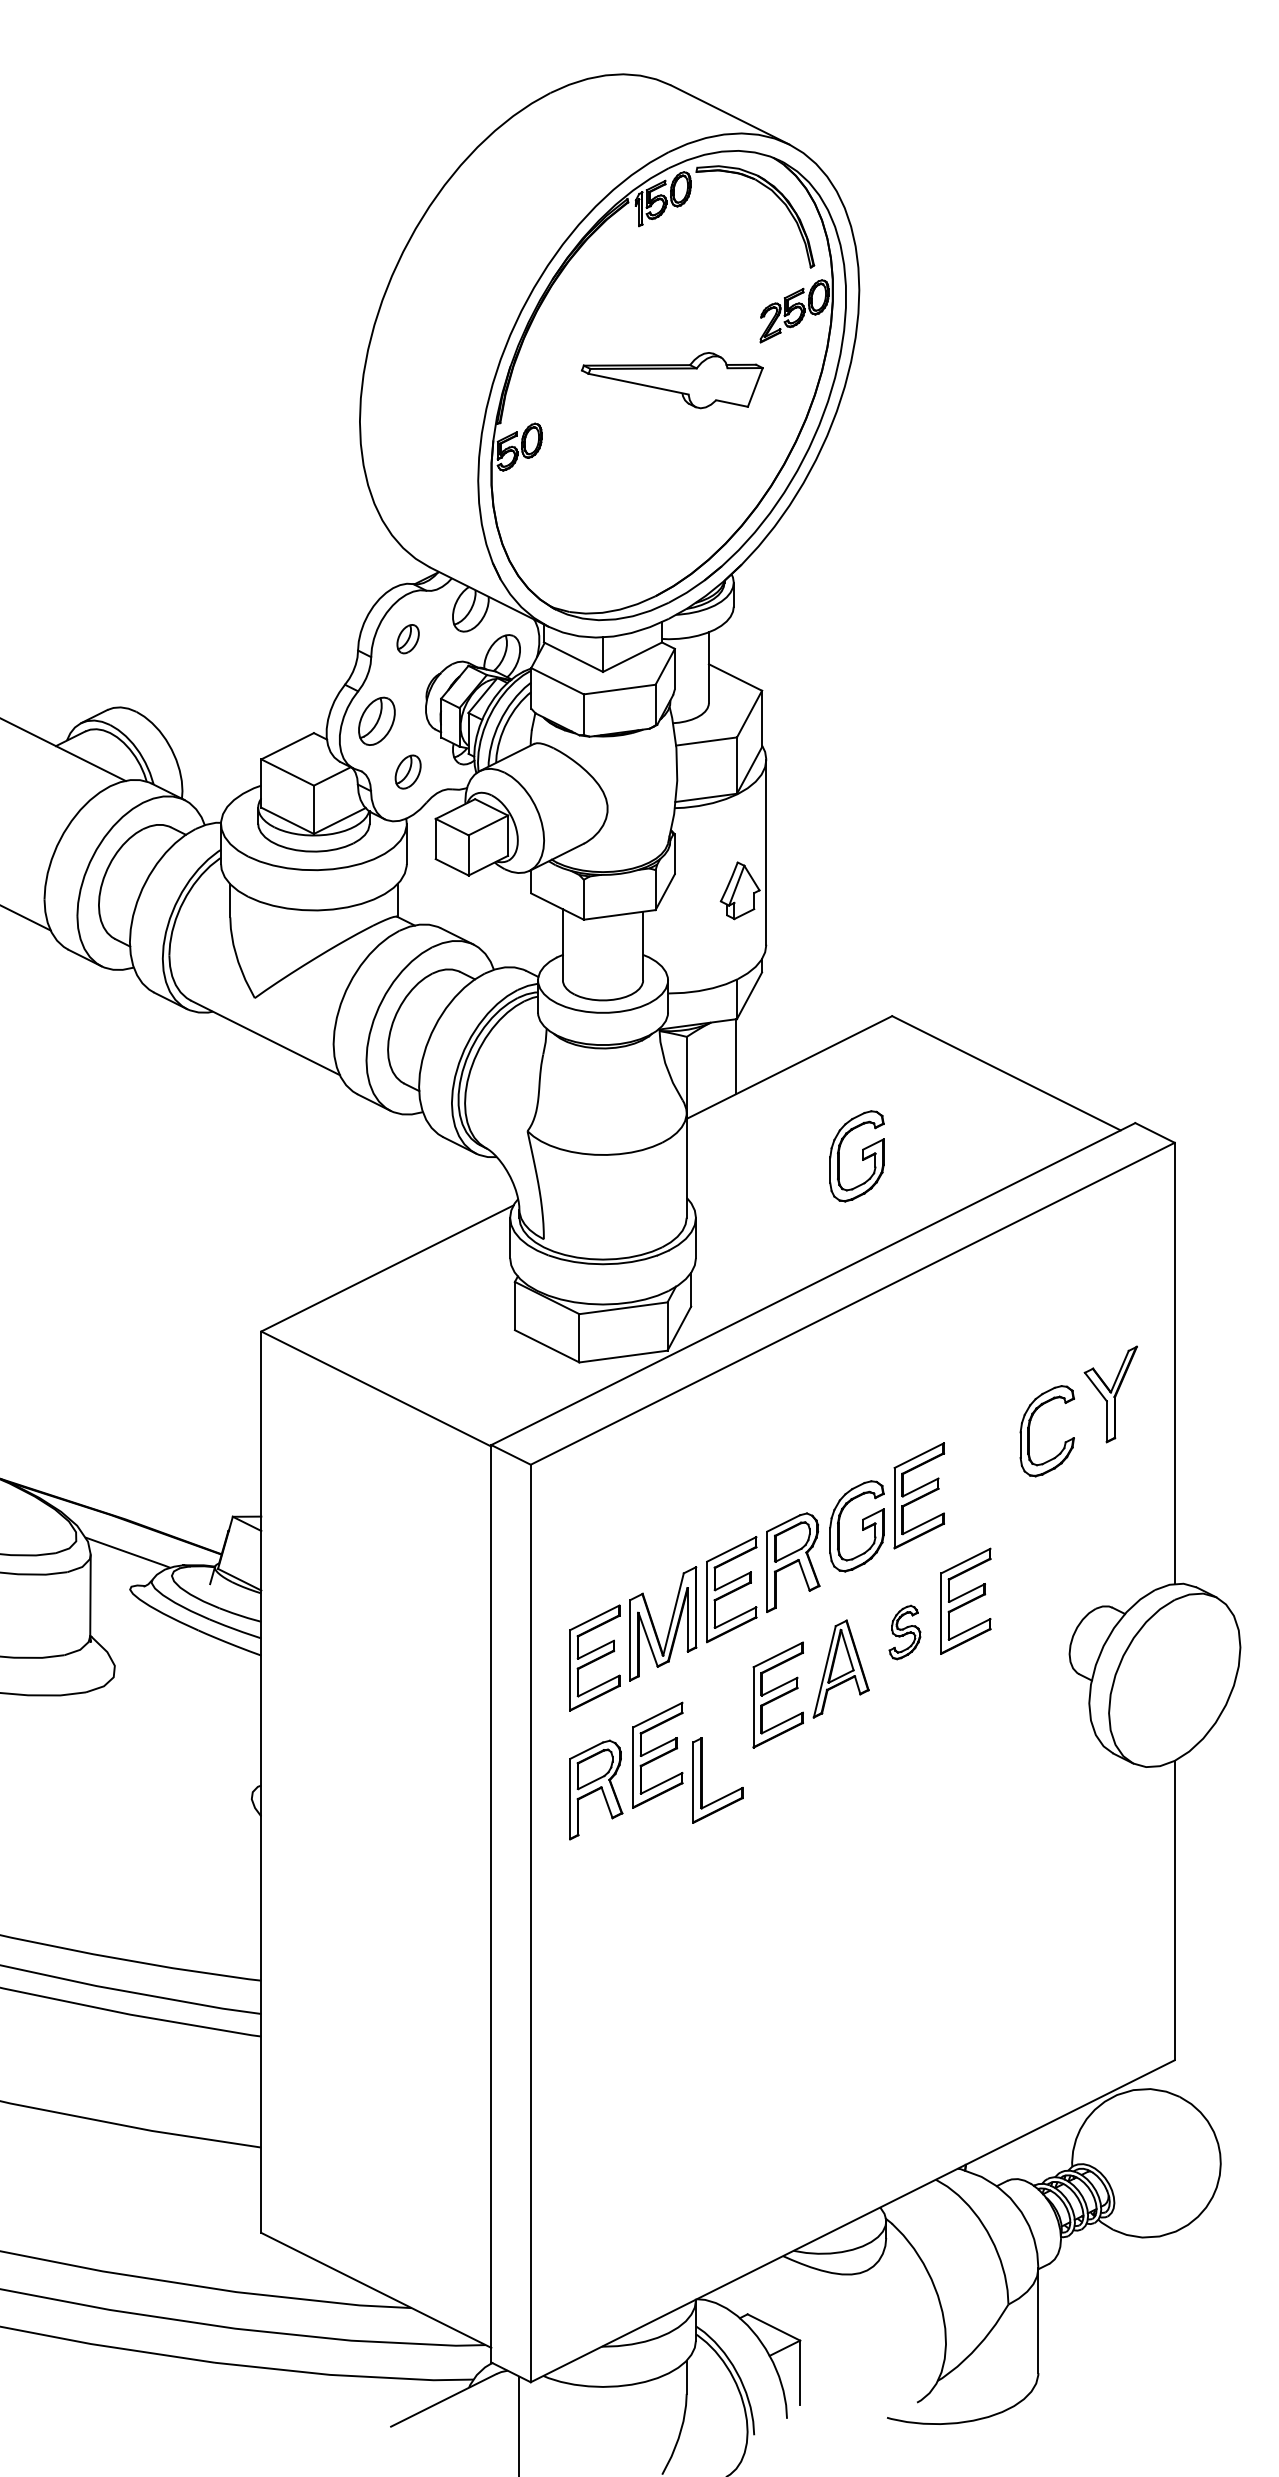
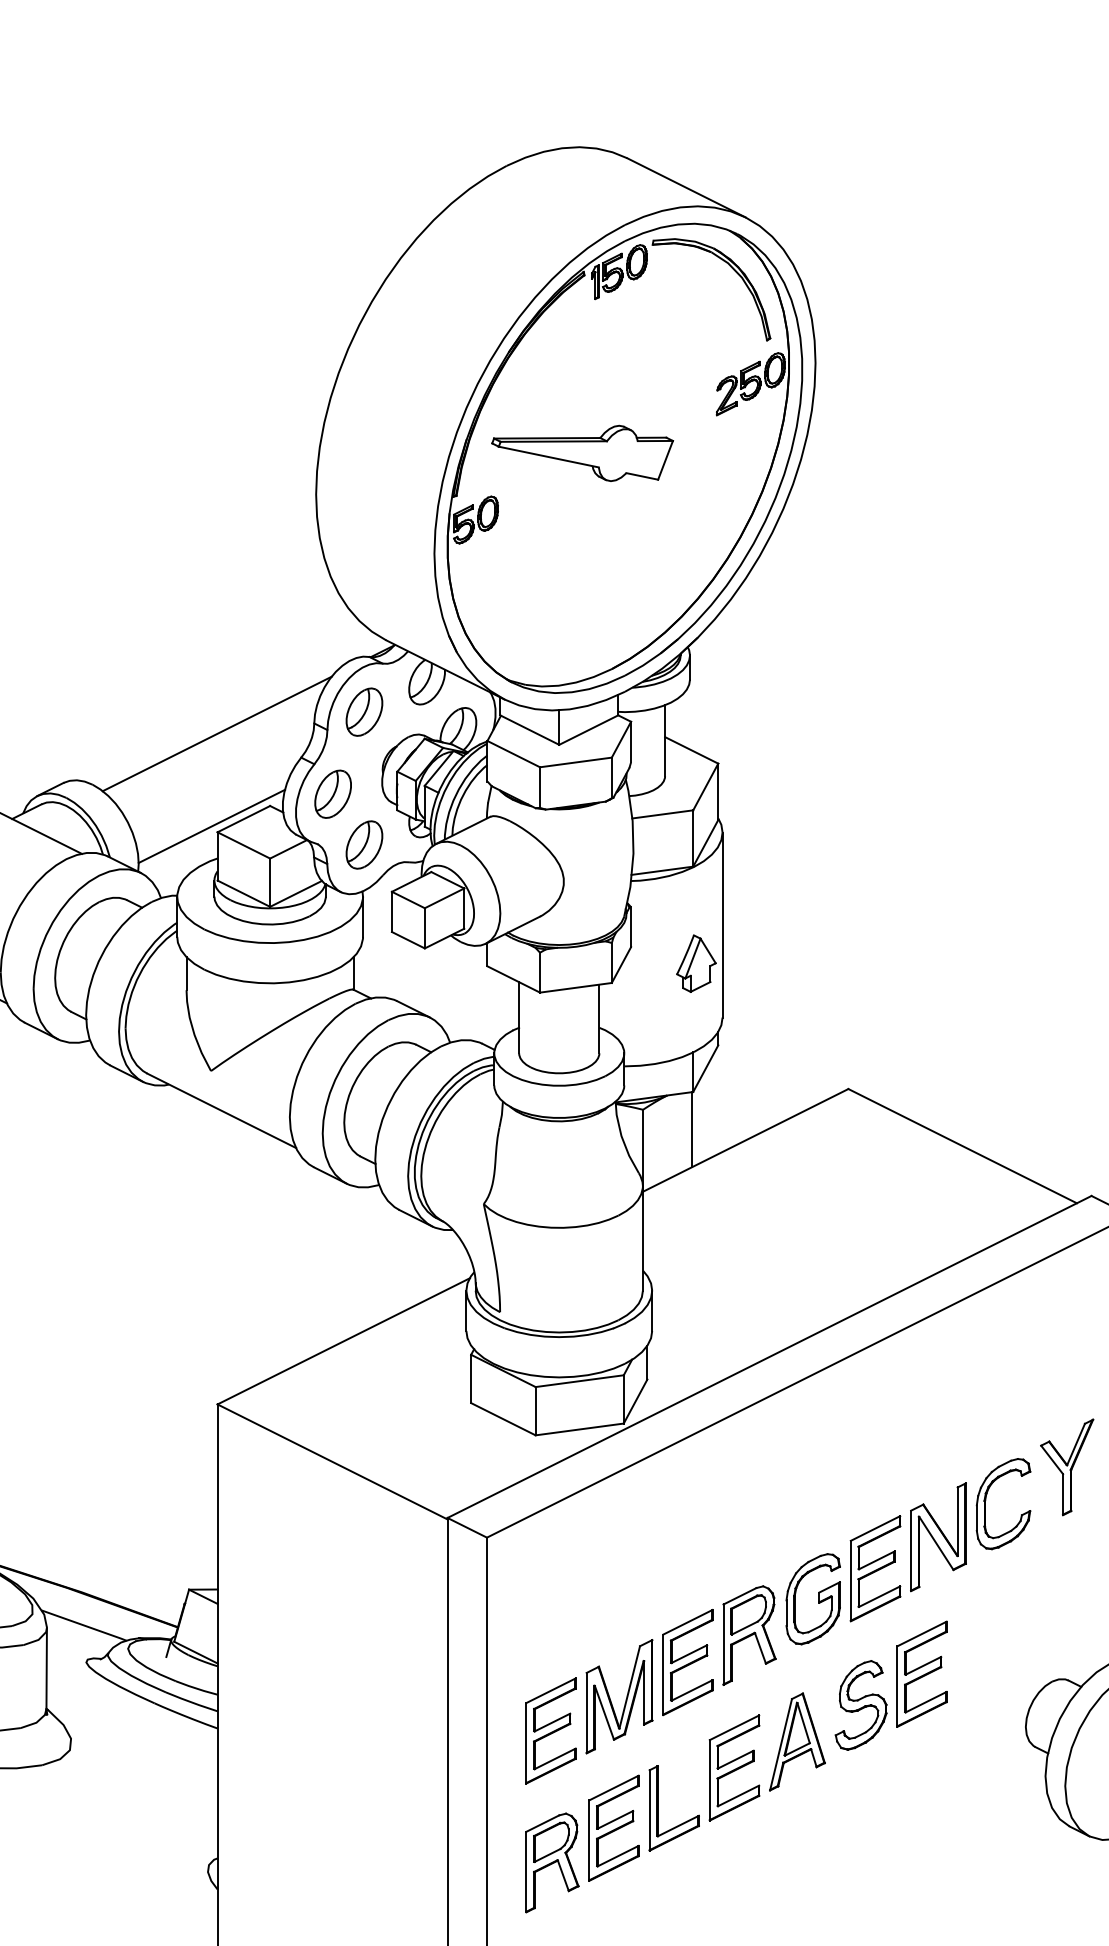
part: (672, 380) -> (582, 453), moved
part: (407, 638) -> (363, 711), size x1.67
line: (260, 660) -> (216, 733), added
line: (255, 753) -> (211, 826), added
part: (407, 771) -> (363, 844), size x1.43
part: (856, 1156) -> (812, 1229), removed
part: (981, 1464) -> (937, 1537), added
part: (904, 1632) -> (860, 1705), size x1.67
part: (702, 1780) -> (658, 1808), moved

